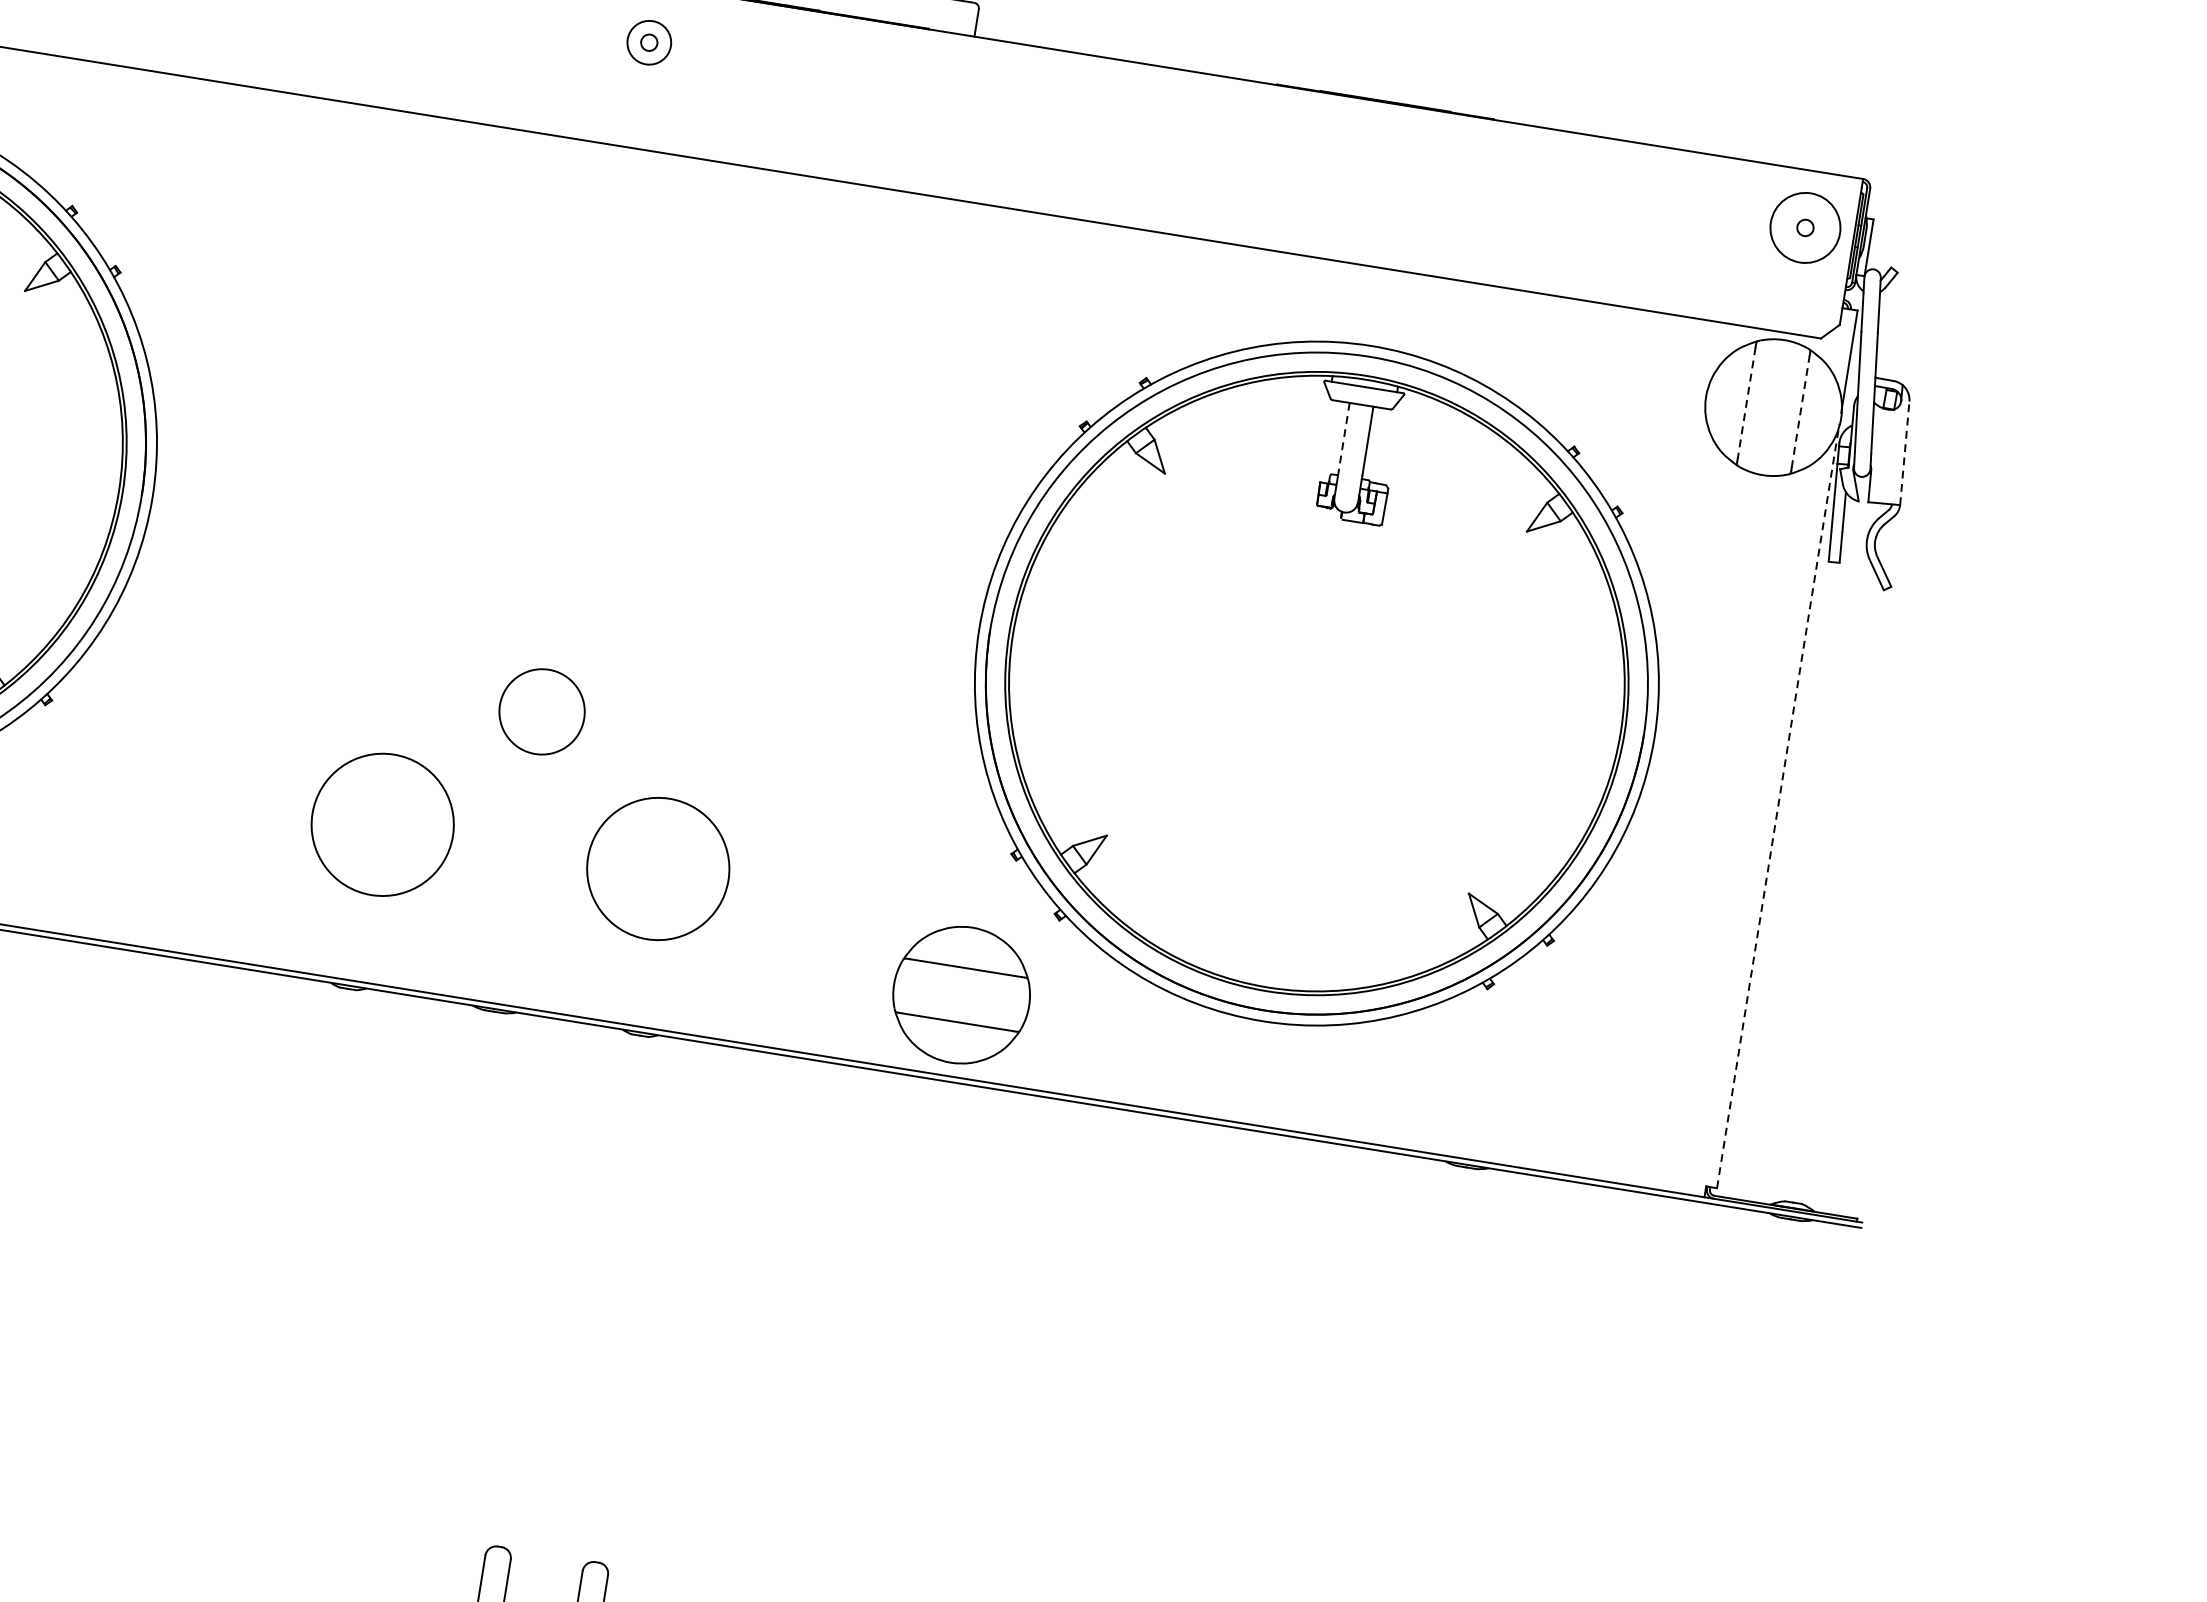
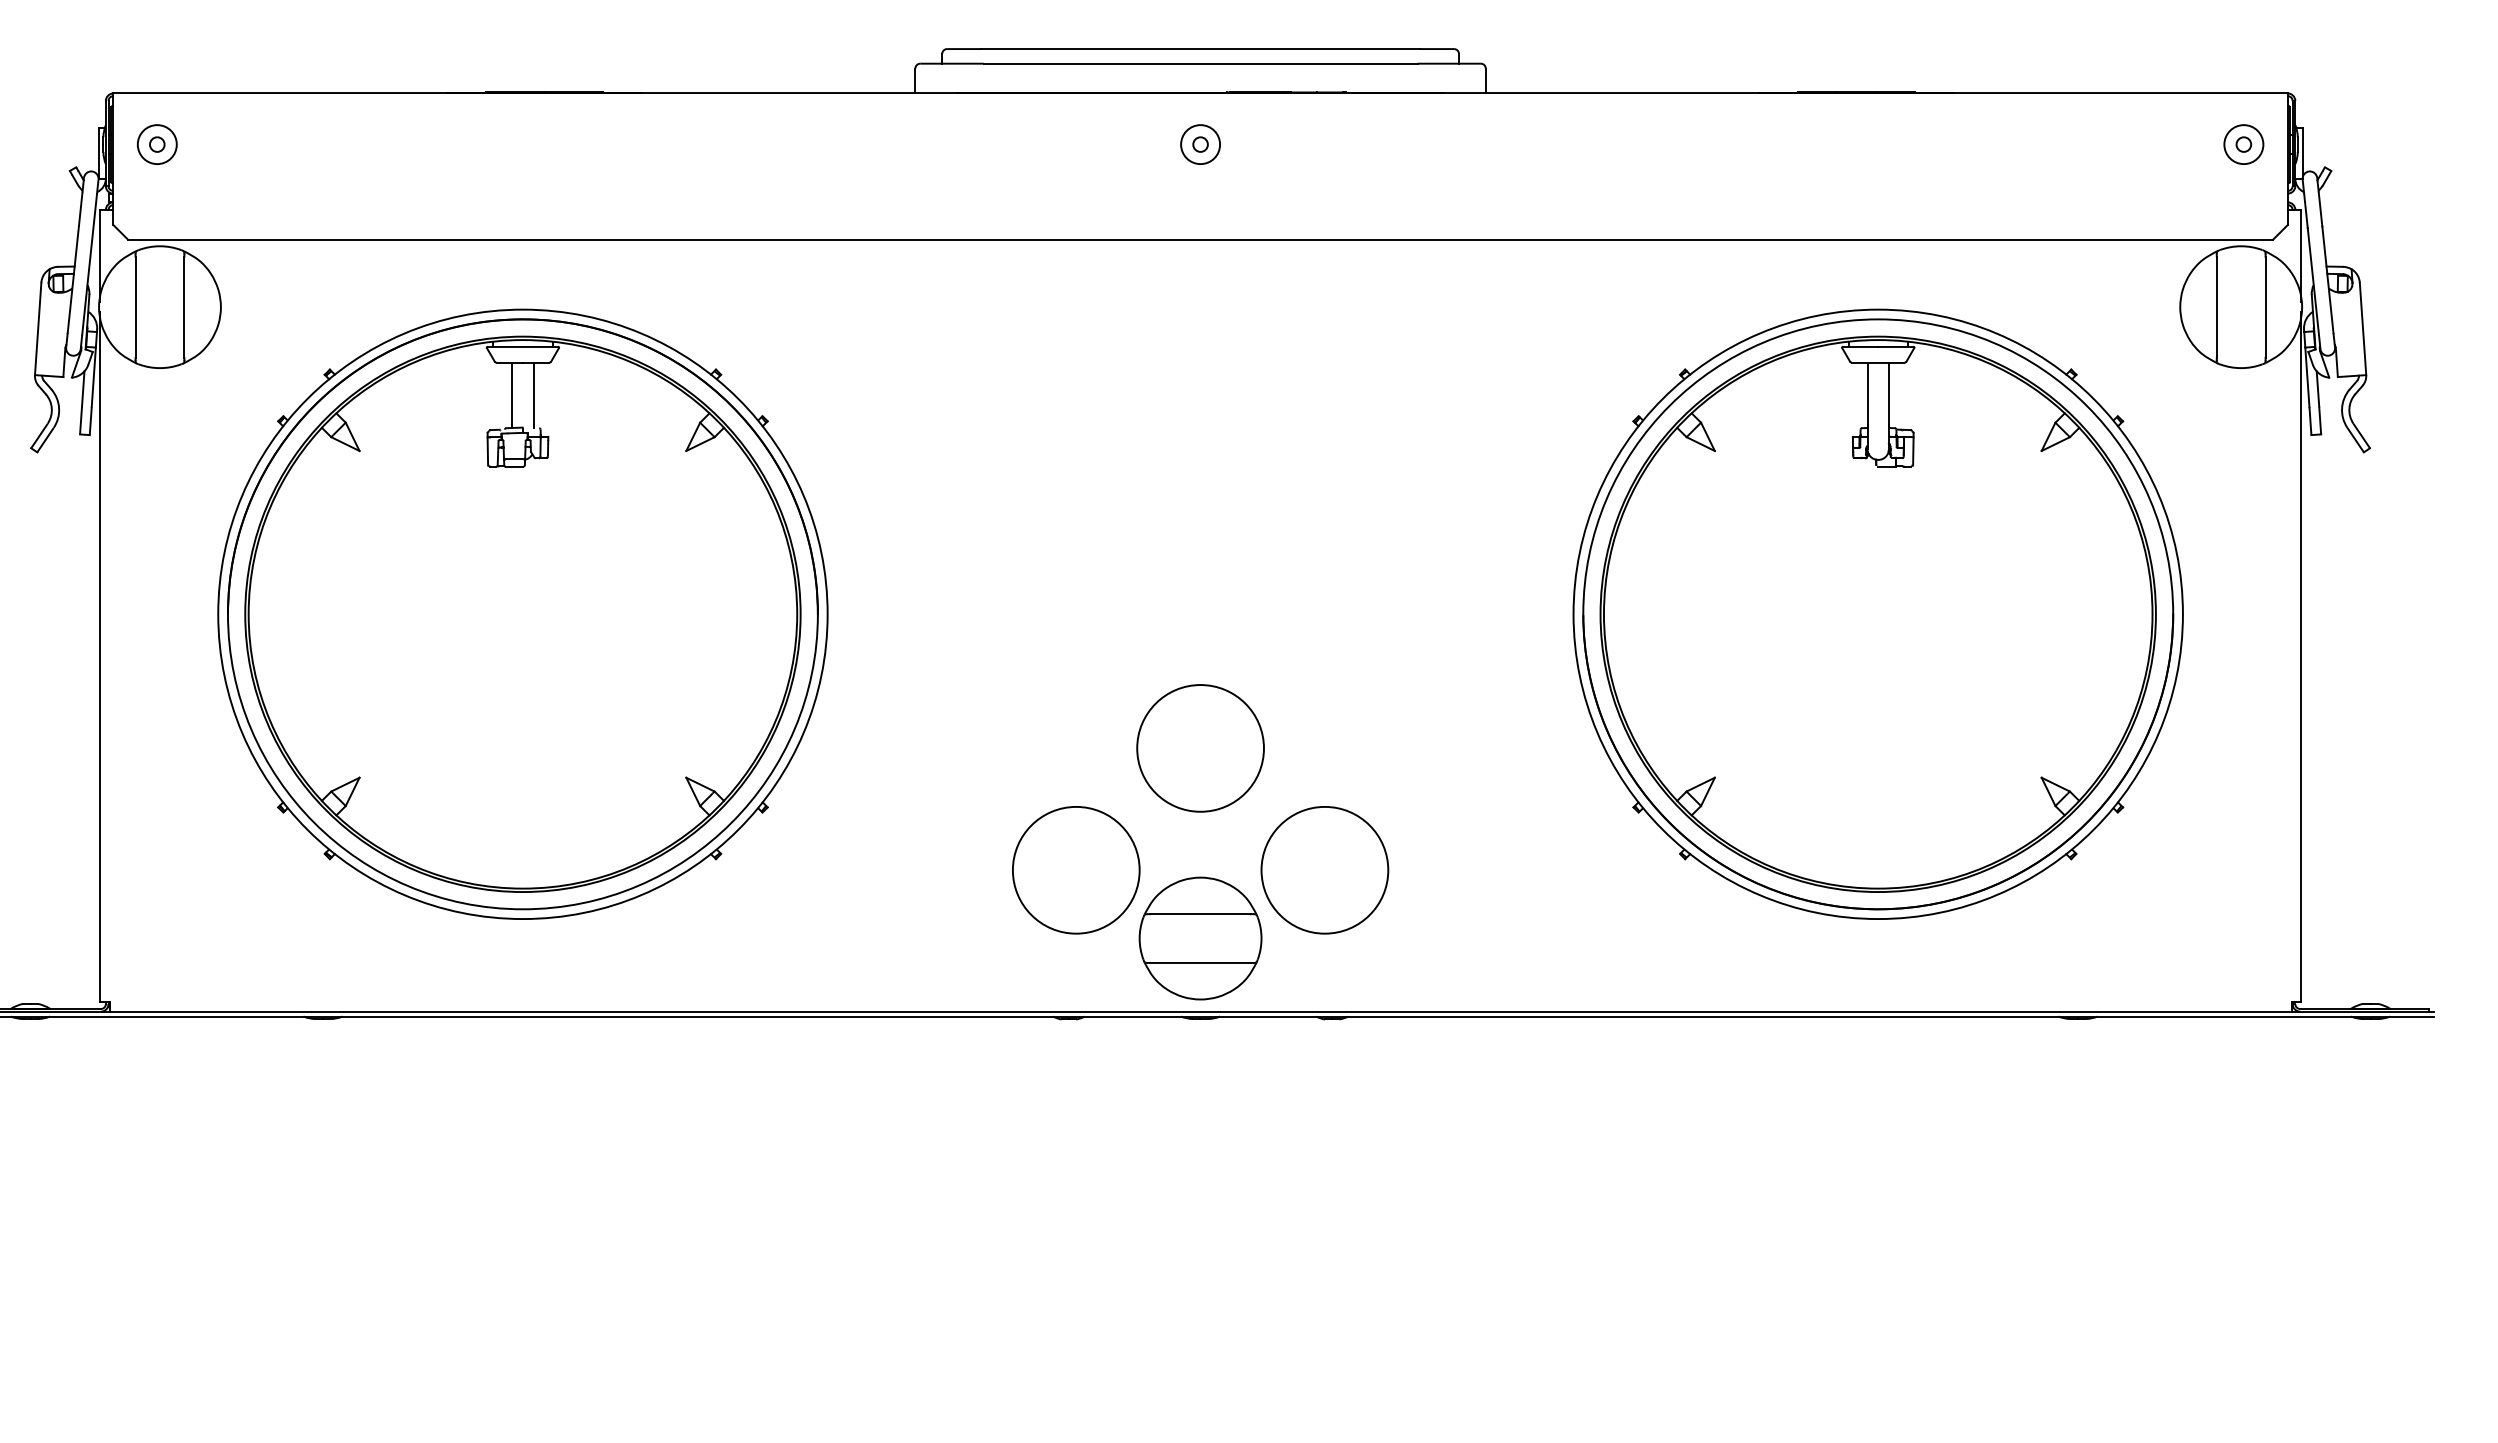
circle: (1805, 227) -> (2243, 144), size x0.62
line: (1746, 403) -> (2216, 307), dashed -> solid
line: (1800, 411) -> (2265, 306), dashed -> solid
line: (1344, 438) -> (1867, 394), dashed -> solid
line: (1905, 452) -> (2363, 328), dashed -> solid
circle: (542, 711) -> (1200, 748), size x1.67
line: (1778, 806) -> (2301, 657), dashed -> solid
part: (961, 995) -> (1200, 938), moved

